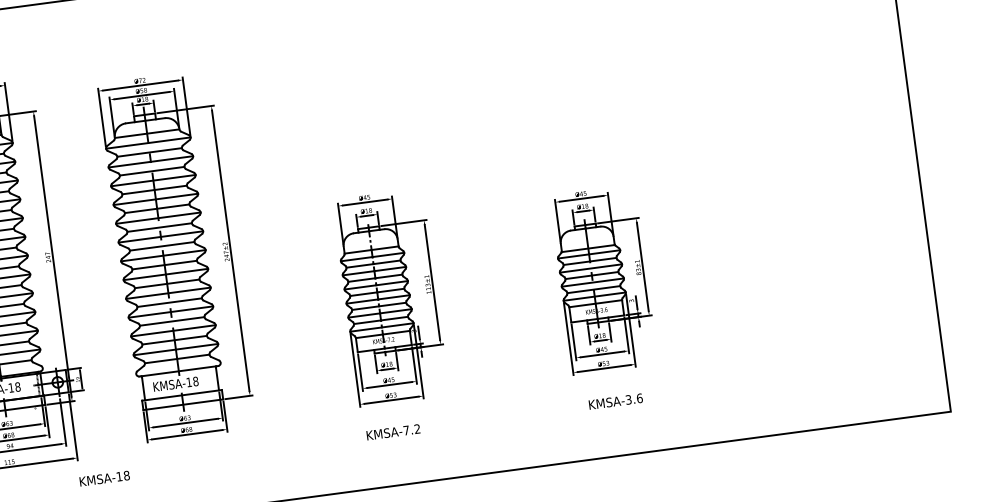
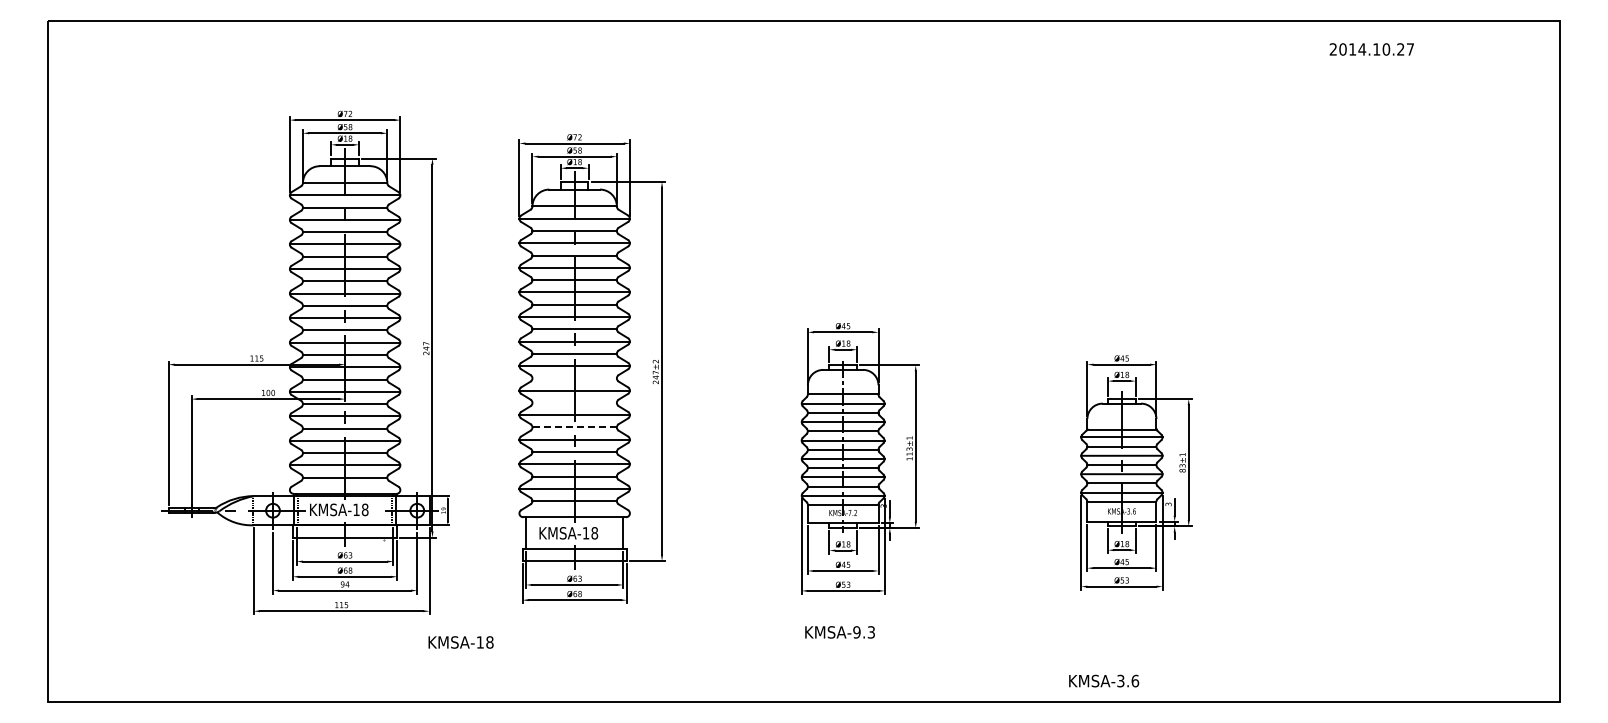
line: (164, 265) -> (574, 378), removed
line: (167, 283) -> (574, 402), removed
line: (169, 302) -> (574, 427), solid -> dashed
text: (616, 401) -> (1104, 680), moved
text: (411, 429) -> (863, 632), KMSA-7.2 -> KMSA-9.3

